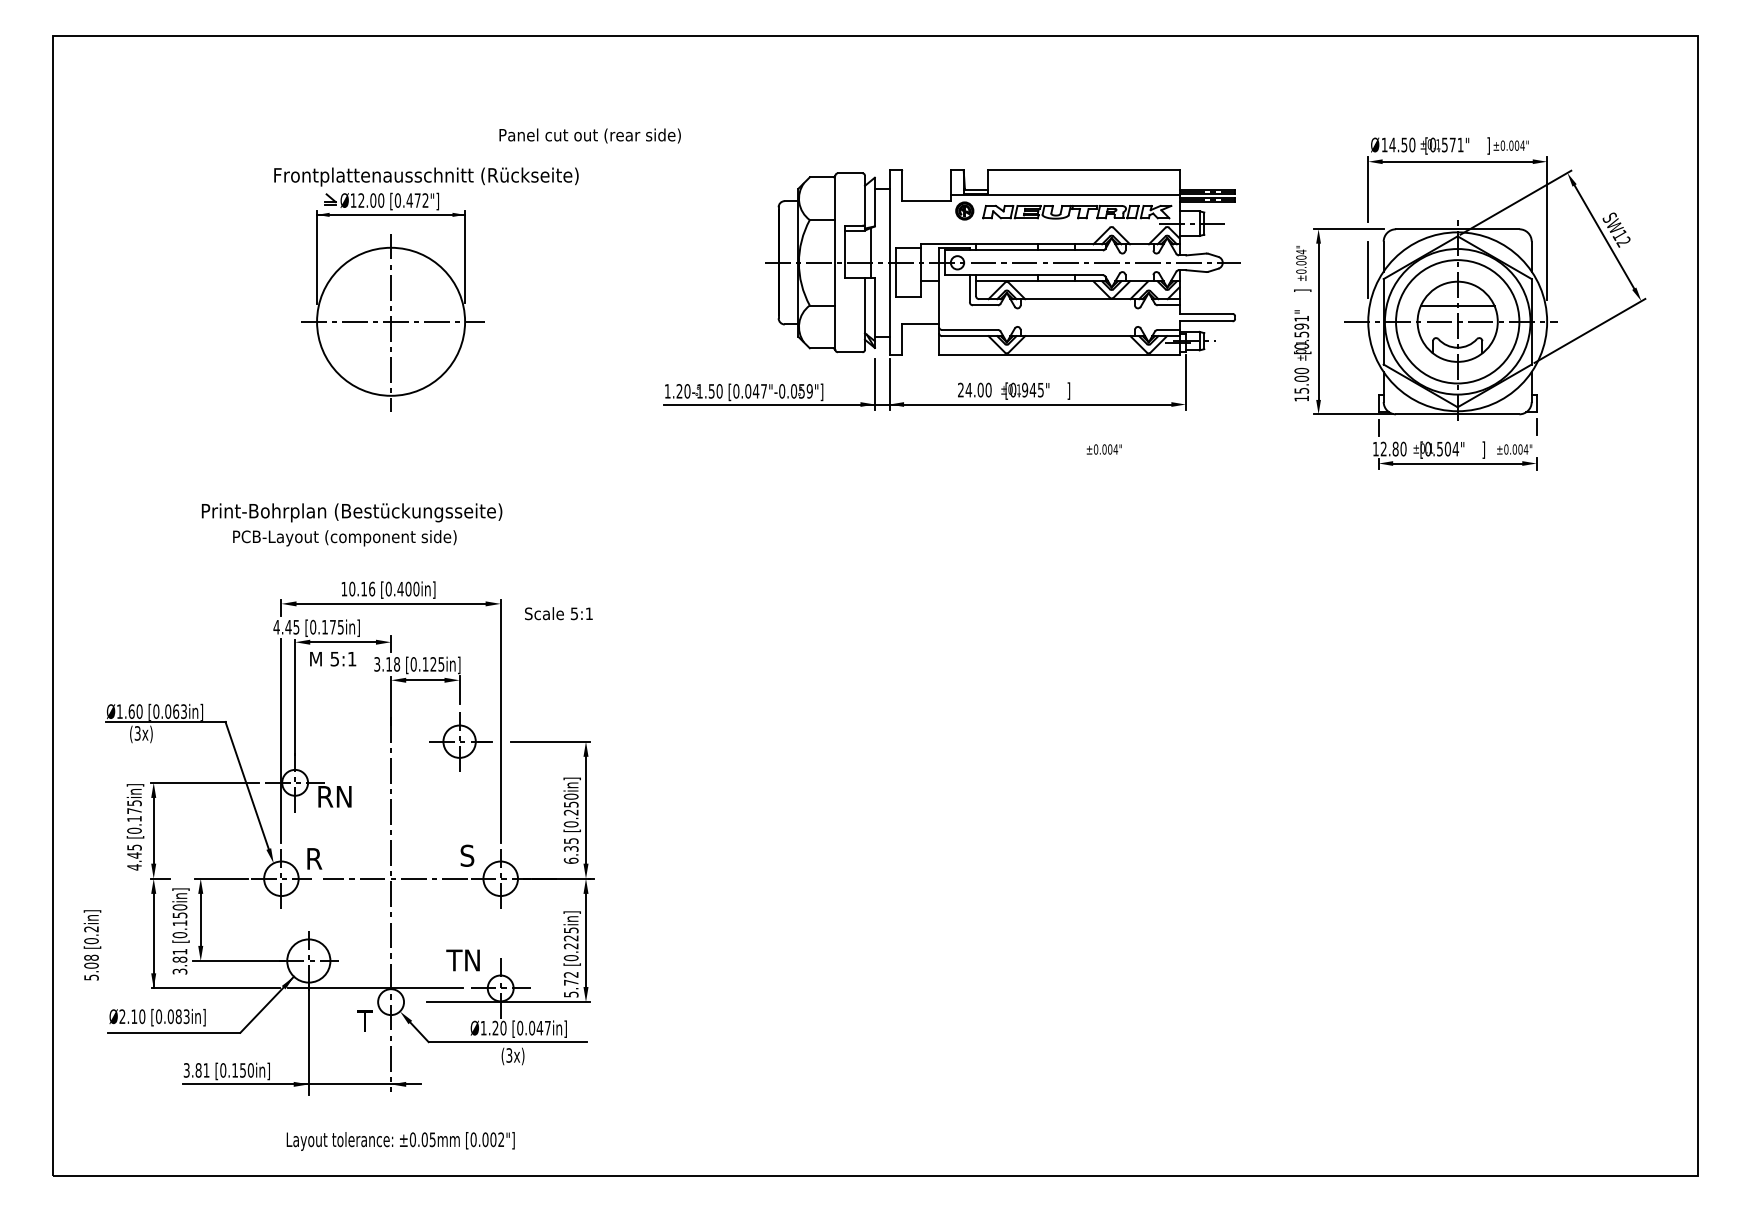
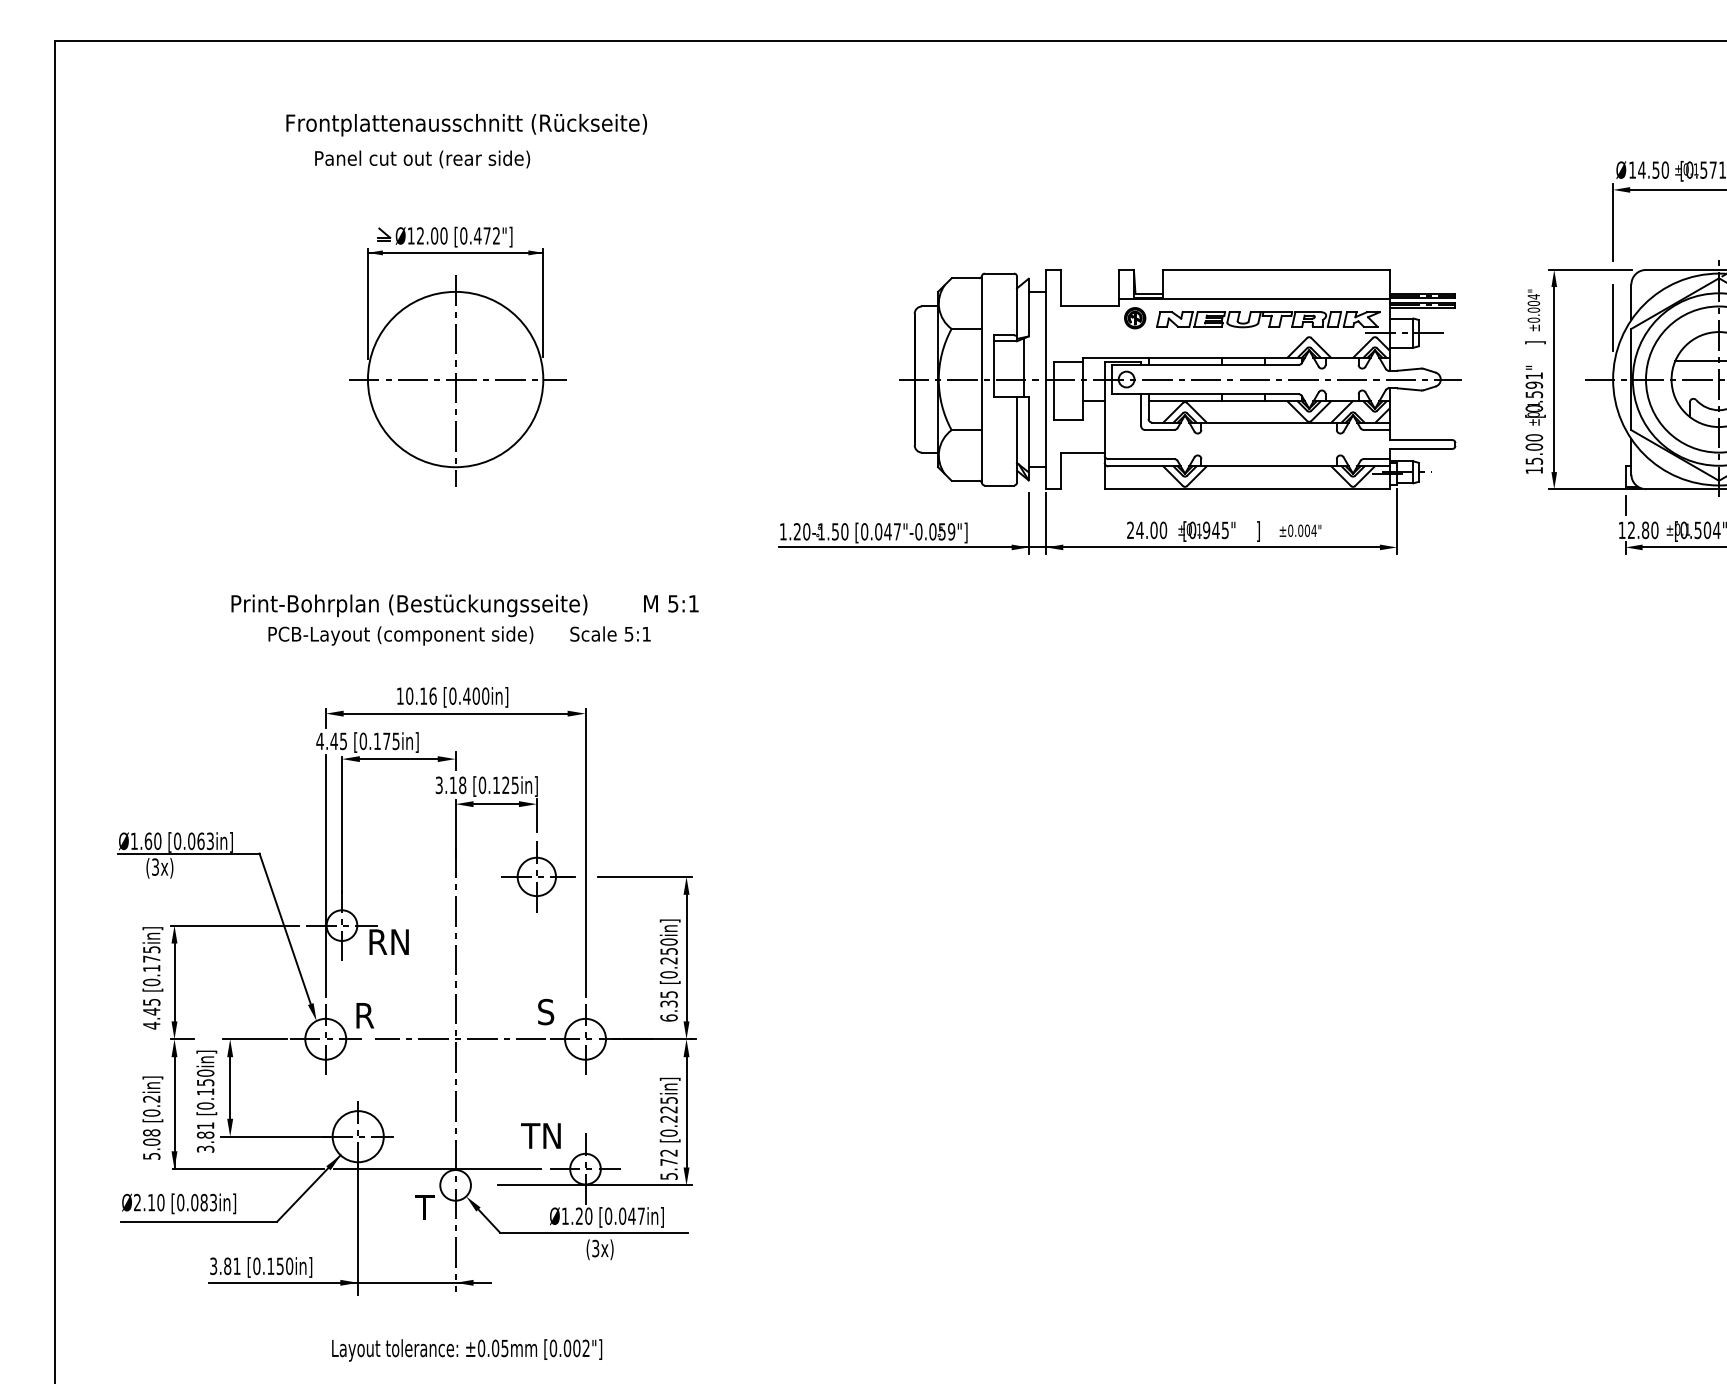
text: (589, 135) -> (421, 158), moved
text: (426, 176) -> (466, 124), moved
part: (951, 289) -> (1119, 411), moved
text: (558, 613) -> (610, 633), moved
text: (333, 659) -> (671, 604), moved
text: (92, 945) -> (152, 1118), moved

